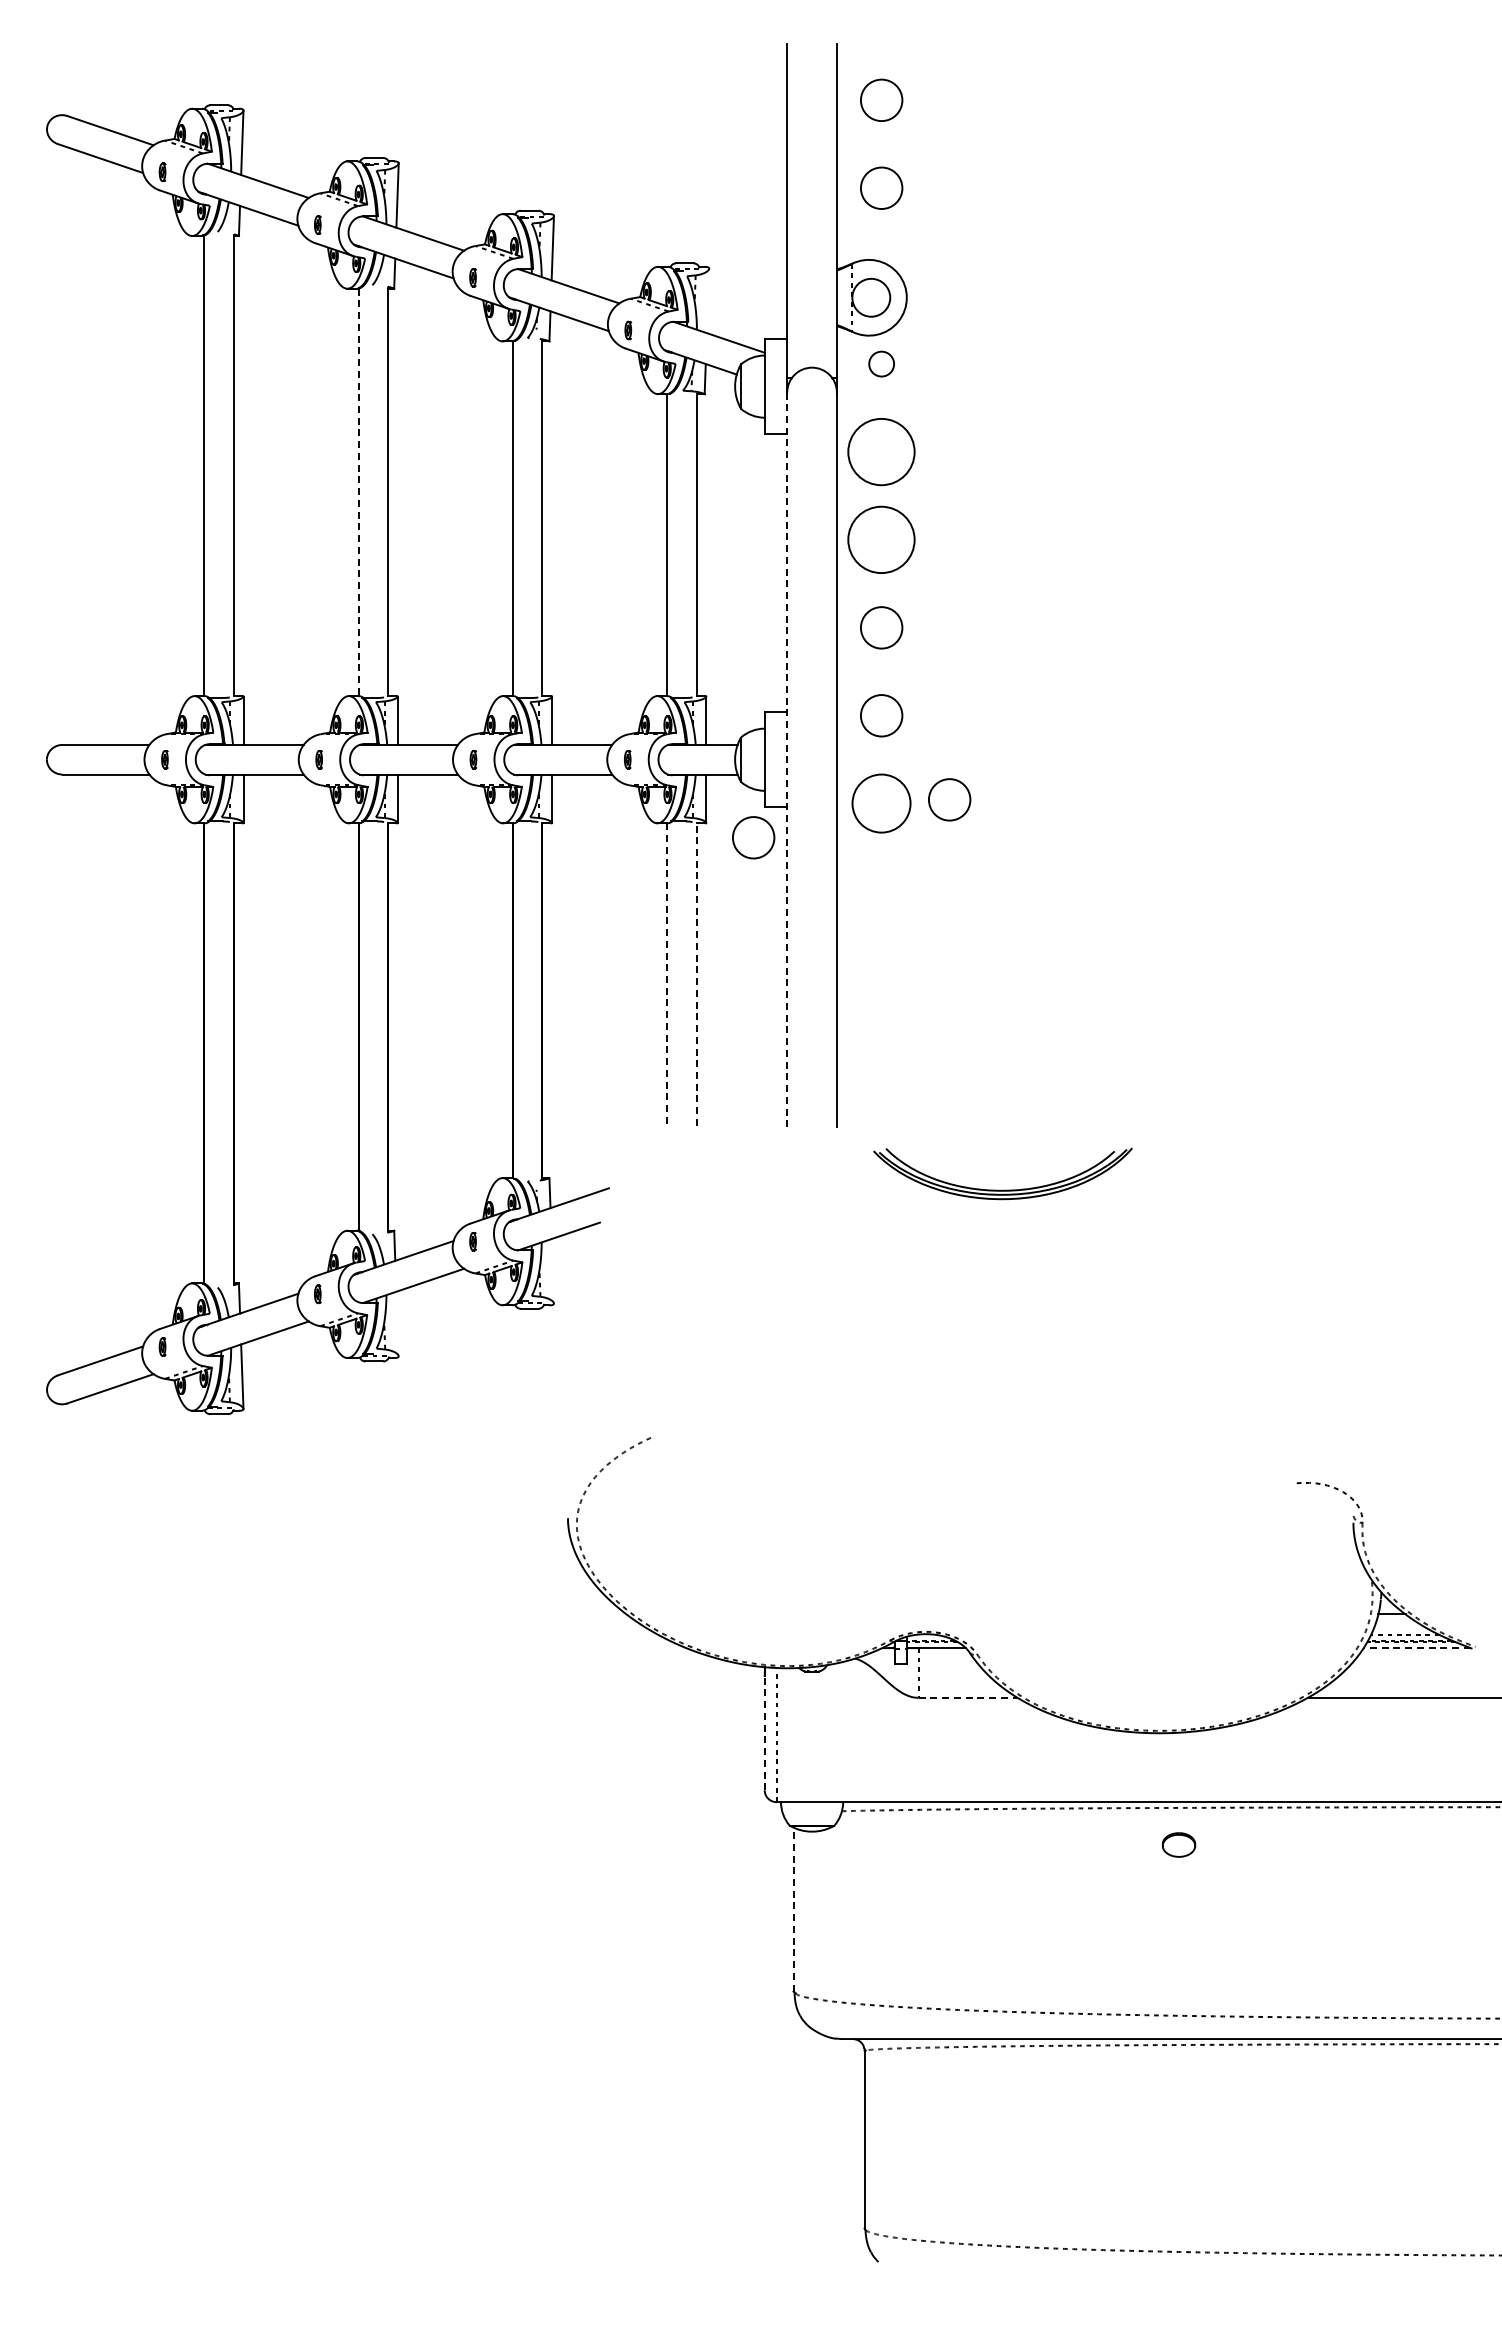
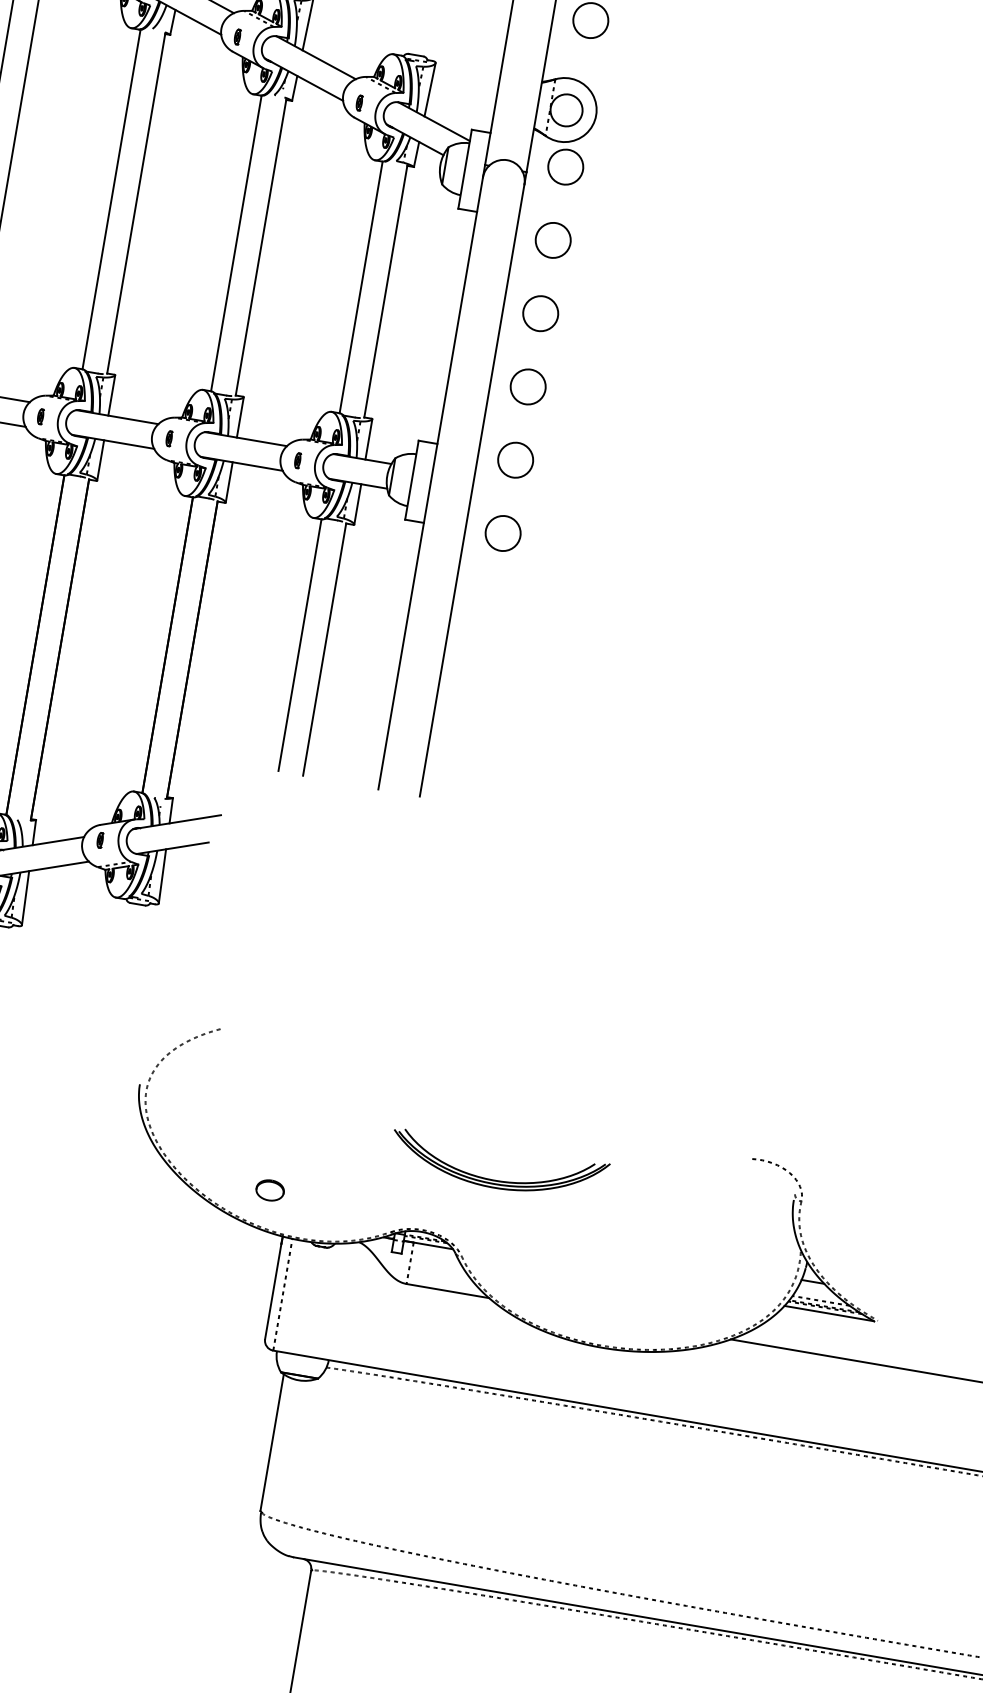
line: (707, 300) -> (429, 89), added
circle: (881, 363) -> (565, 166), size x1.67
circle: (881, 451) -> (553, 239), size x0.62
line: (358, 492) -> (111, 199), dashed -> solid
circle: (881, 539) -> (540, 313), size x0.62
line: (787, 760) -> (430, 484), dashed -> solid
circle: (949, 799) -> (560, 539), removed
circle: (881, 803) -> (503, 533), size x0.71
circle: (753, 837) -> (391, 543), removed
line: (667, 974) -> (300, 645), dashed -> solid
line: (696, 974) -> (324, 649), dashed -> solid
part: (1002, 1189) -> (496, 1179), moved
line: (552, 1271) -> (162, 876), added
line: (397, 1323) -> (25, 897), added
line: (1417, 1648) -> (829, 1313), dashed -> solid
line: (968, 1697) -> (448, 1290), dashed -> solid
line: (764, 1732) -> (273, 1290), dashed -> solid
part: (1178, 1844) -> (269, 1189), moved
line: (793, 1909) -> (272, 1442), dashed -> solid

